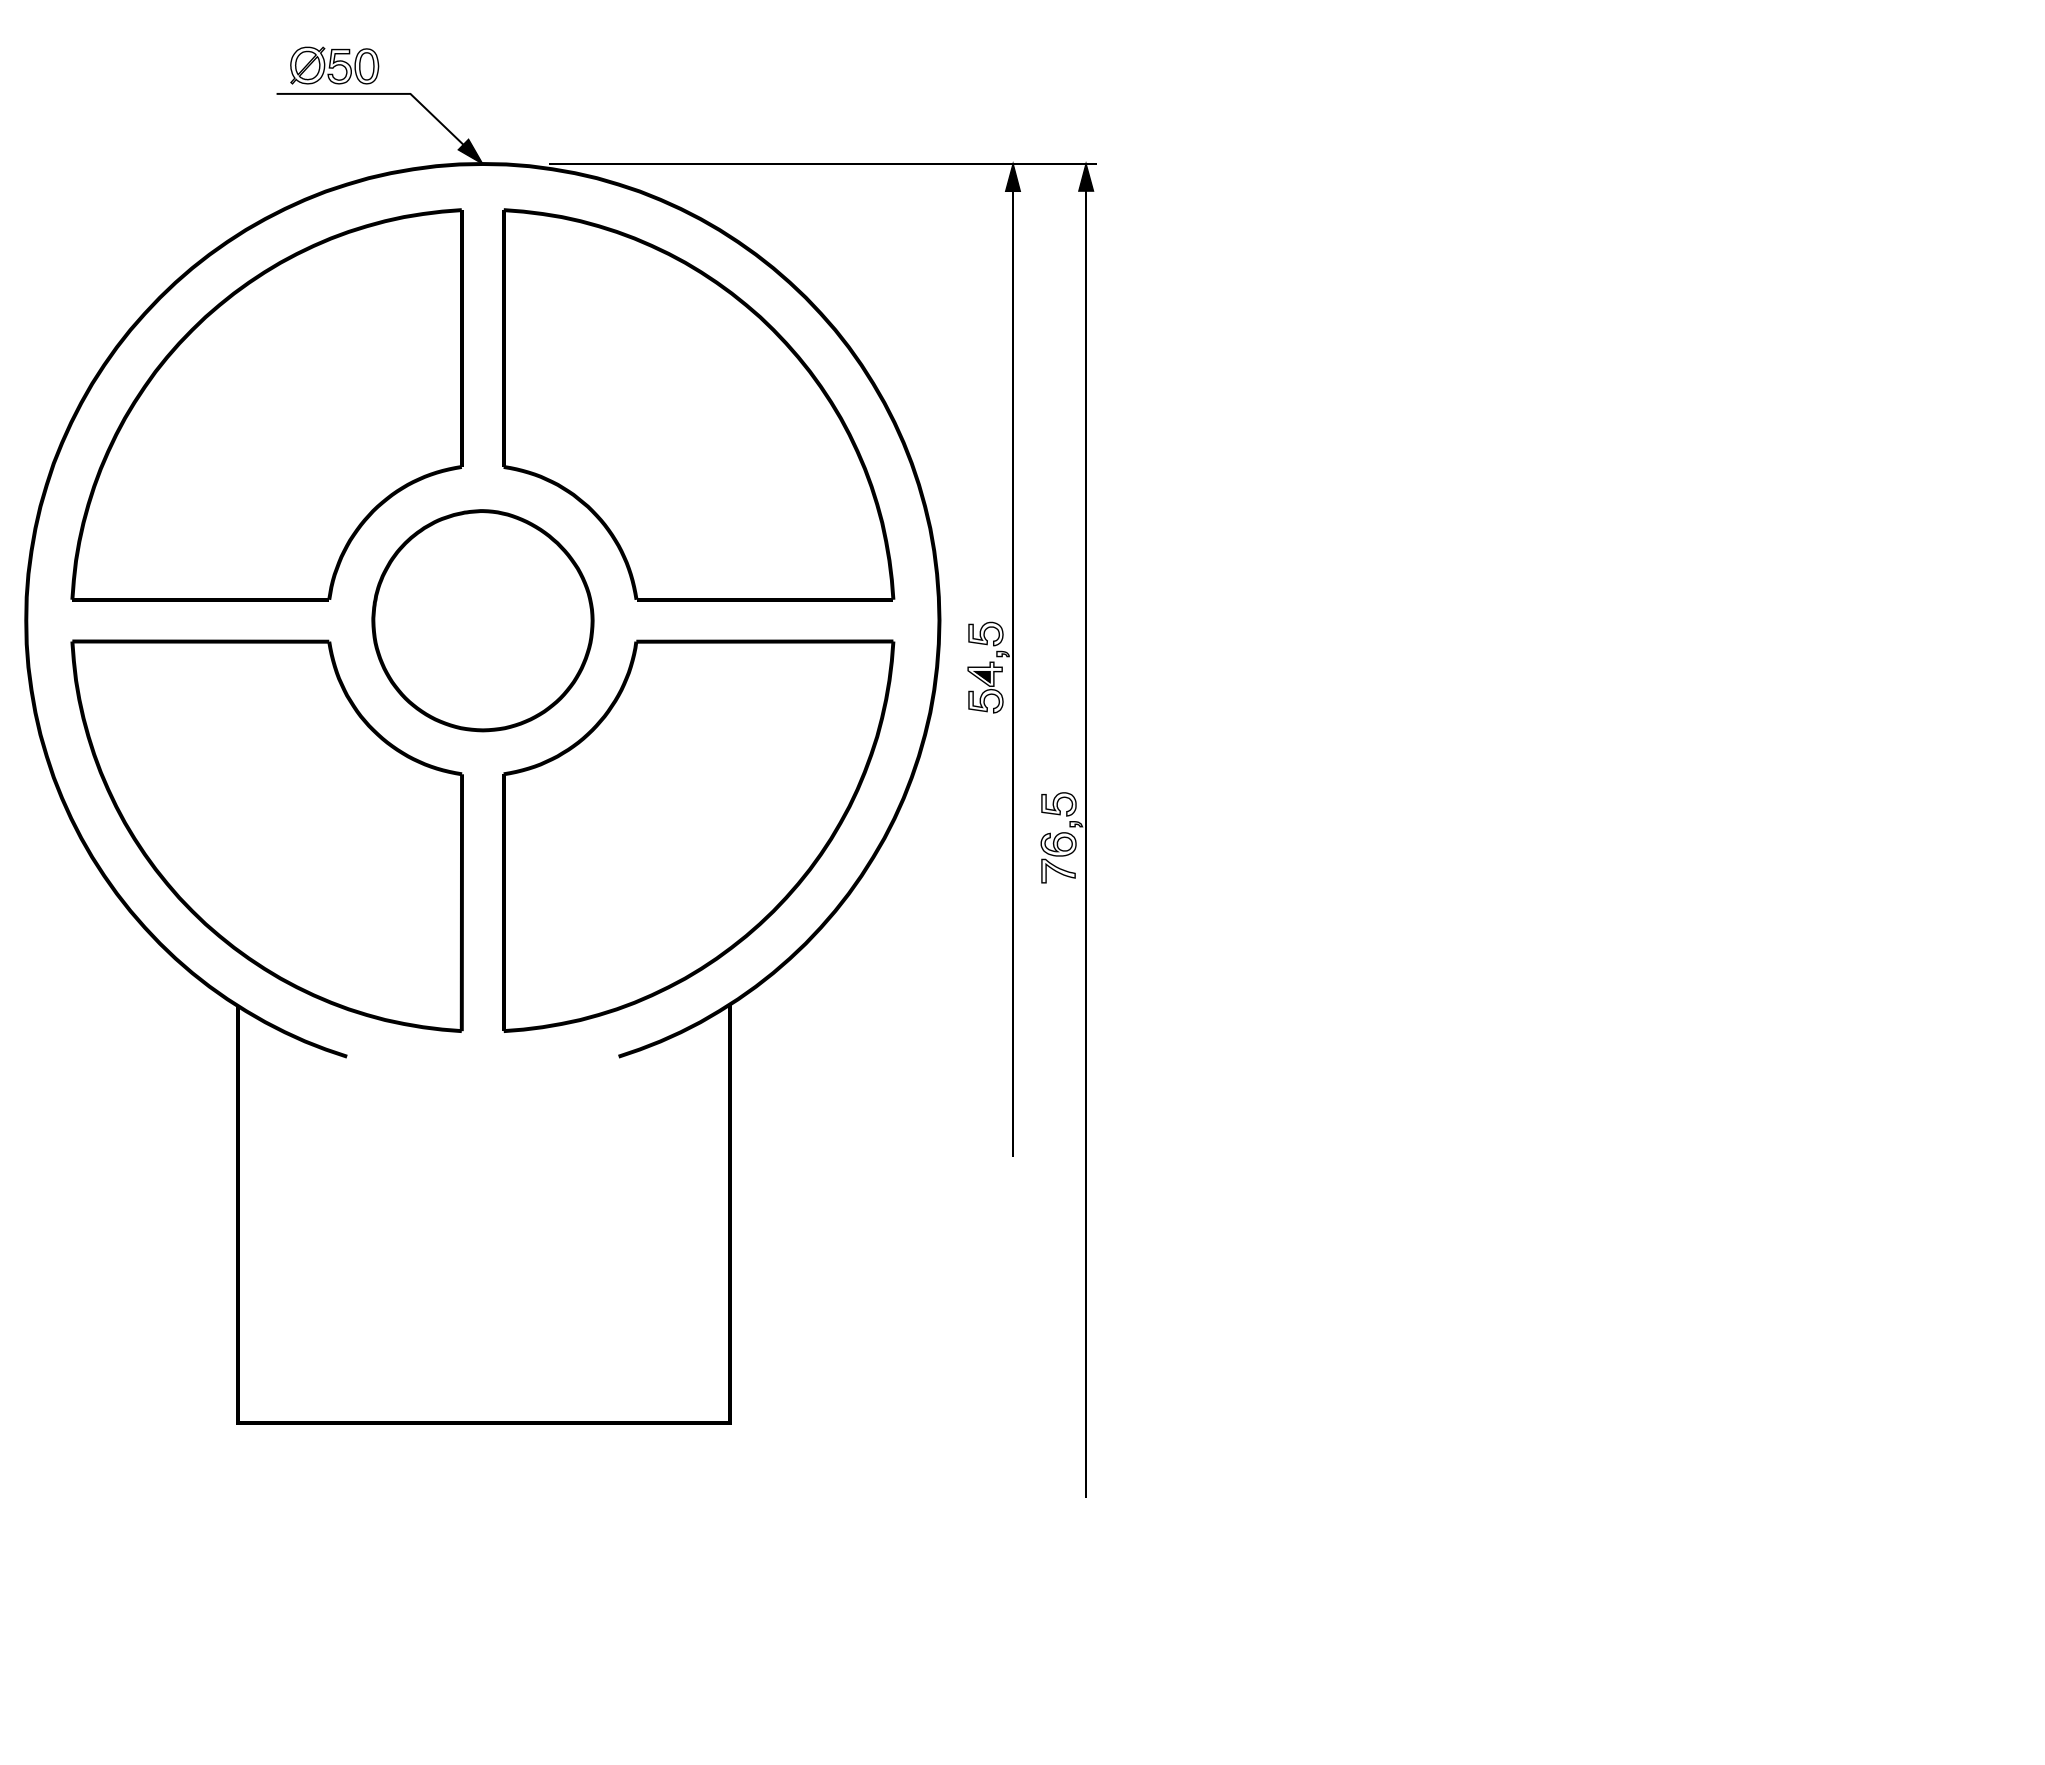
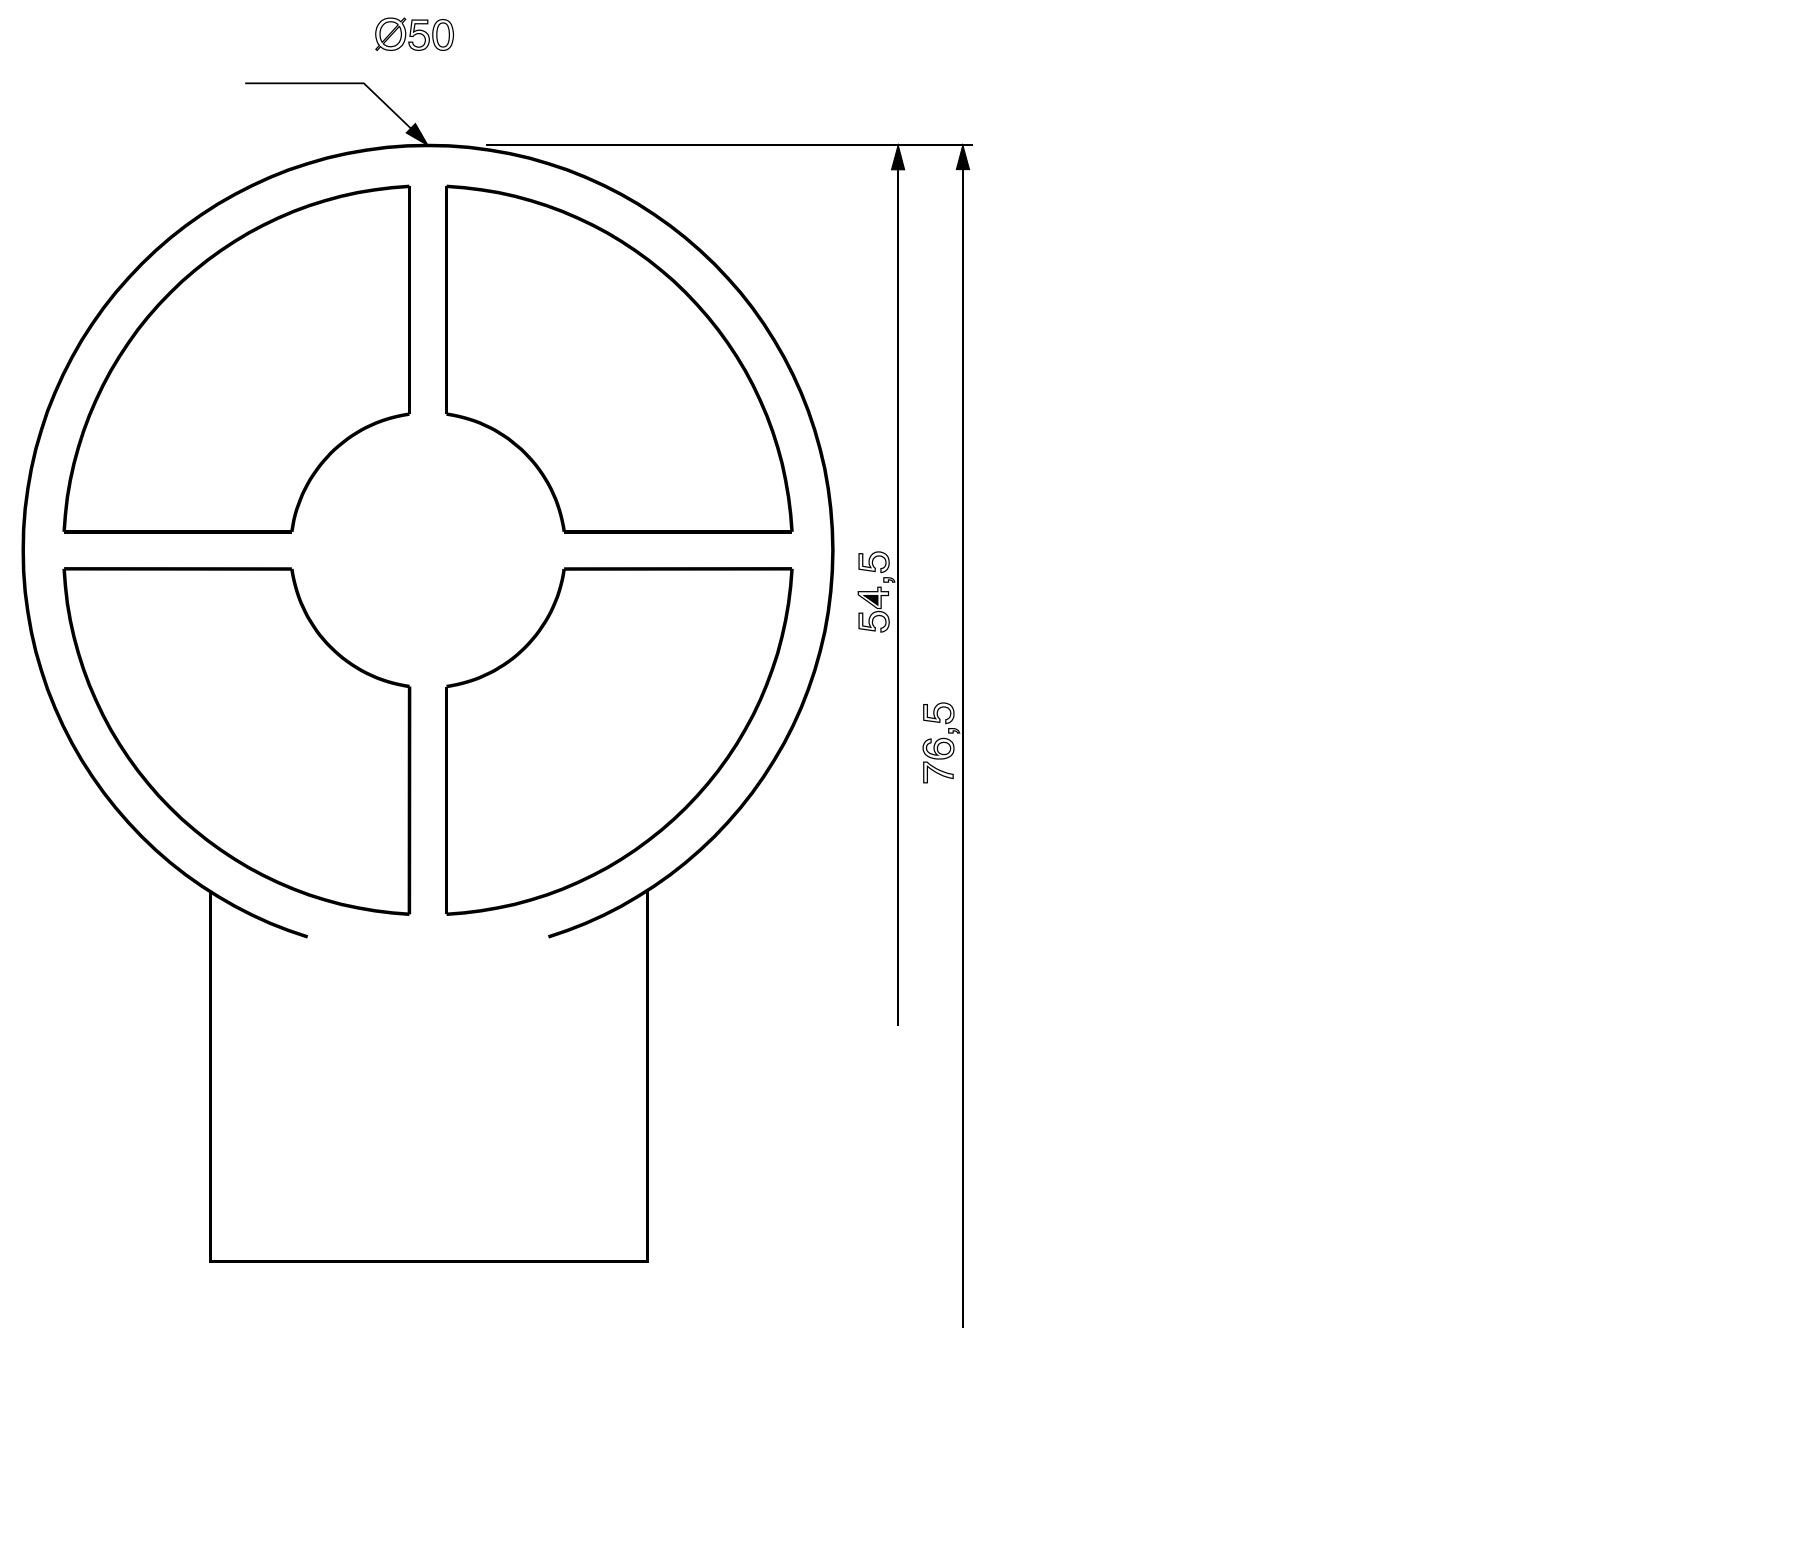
part: (334, 65) -> (414, 34), moved
part: (482, 620) -> (427, 550), removed

